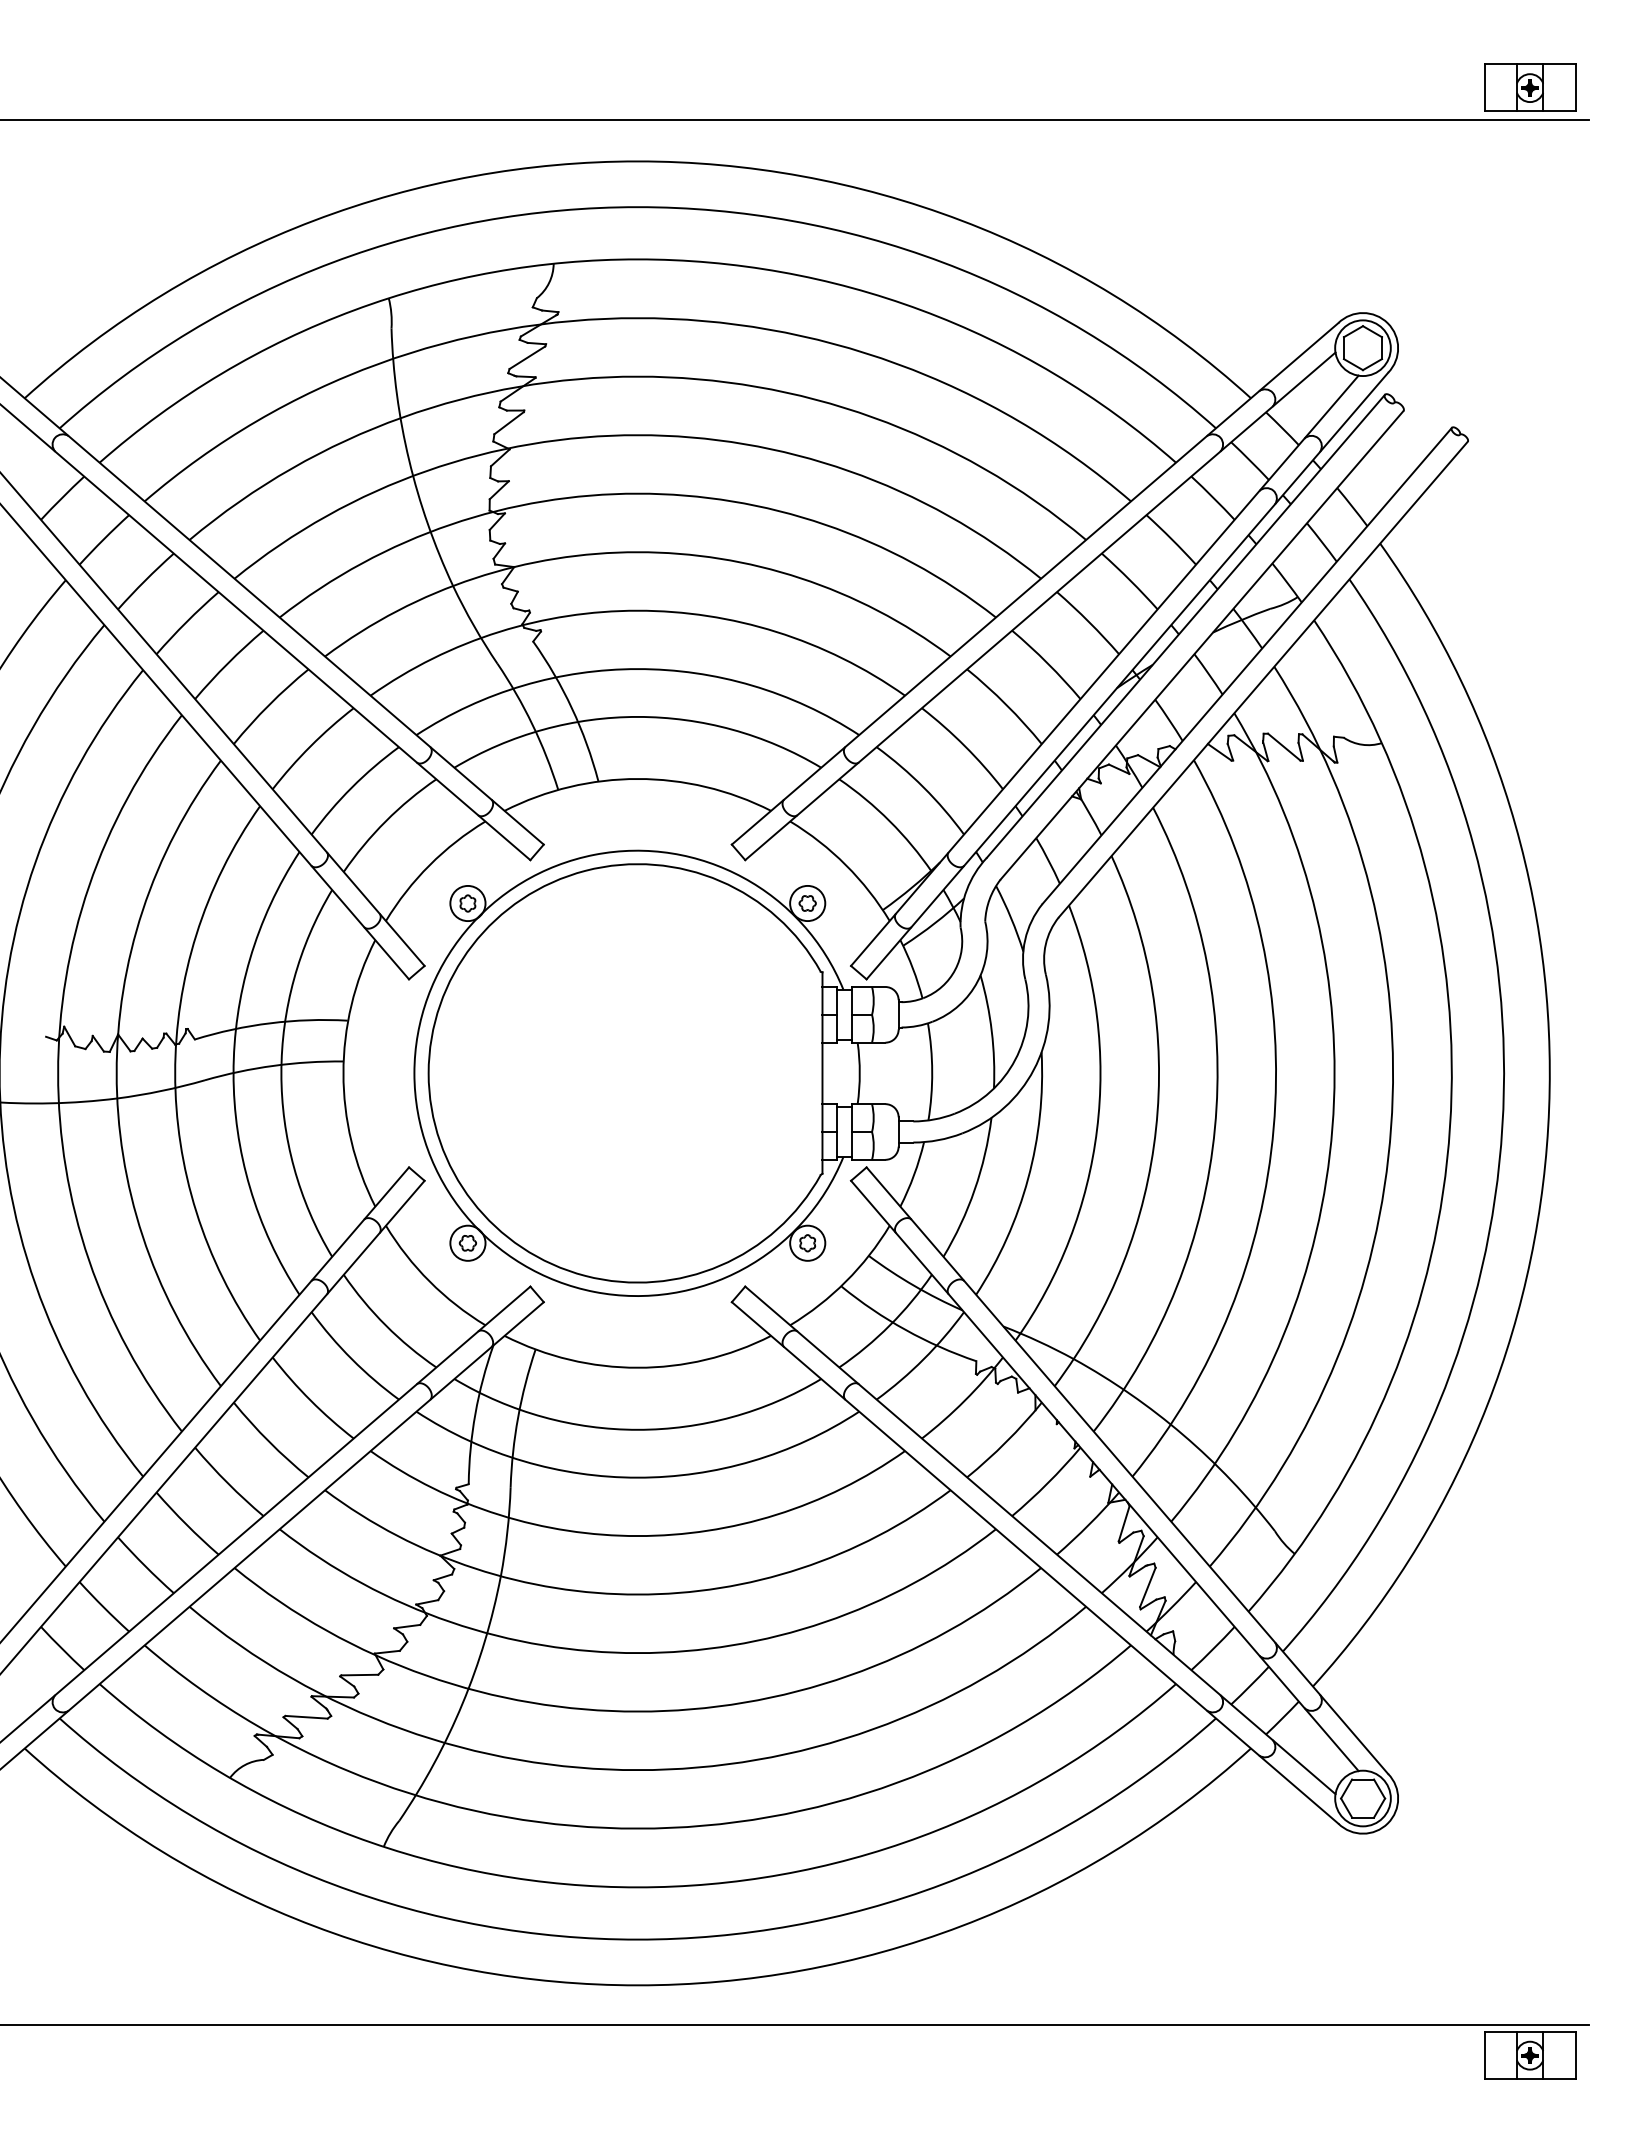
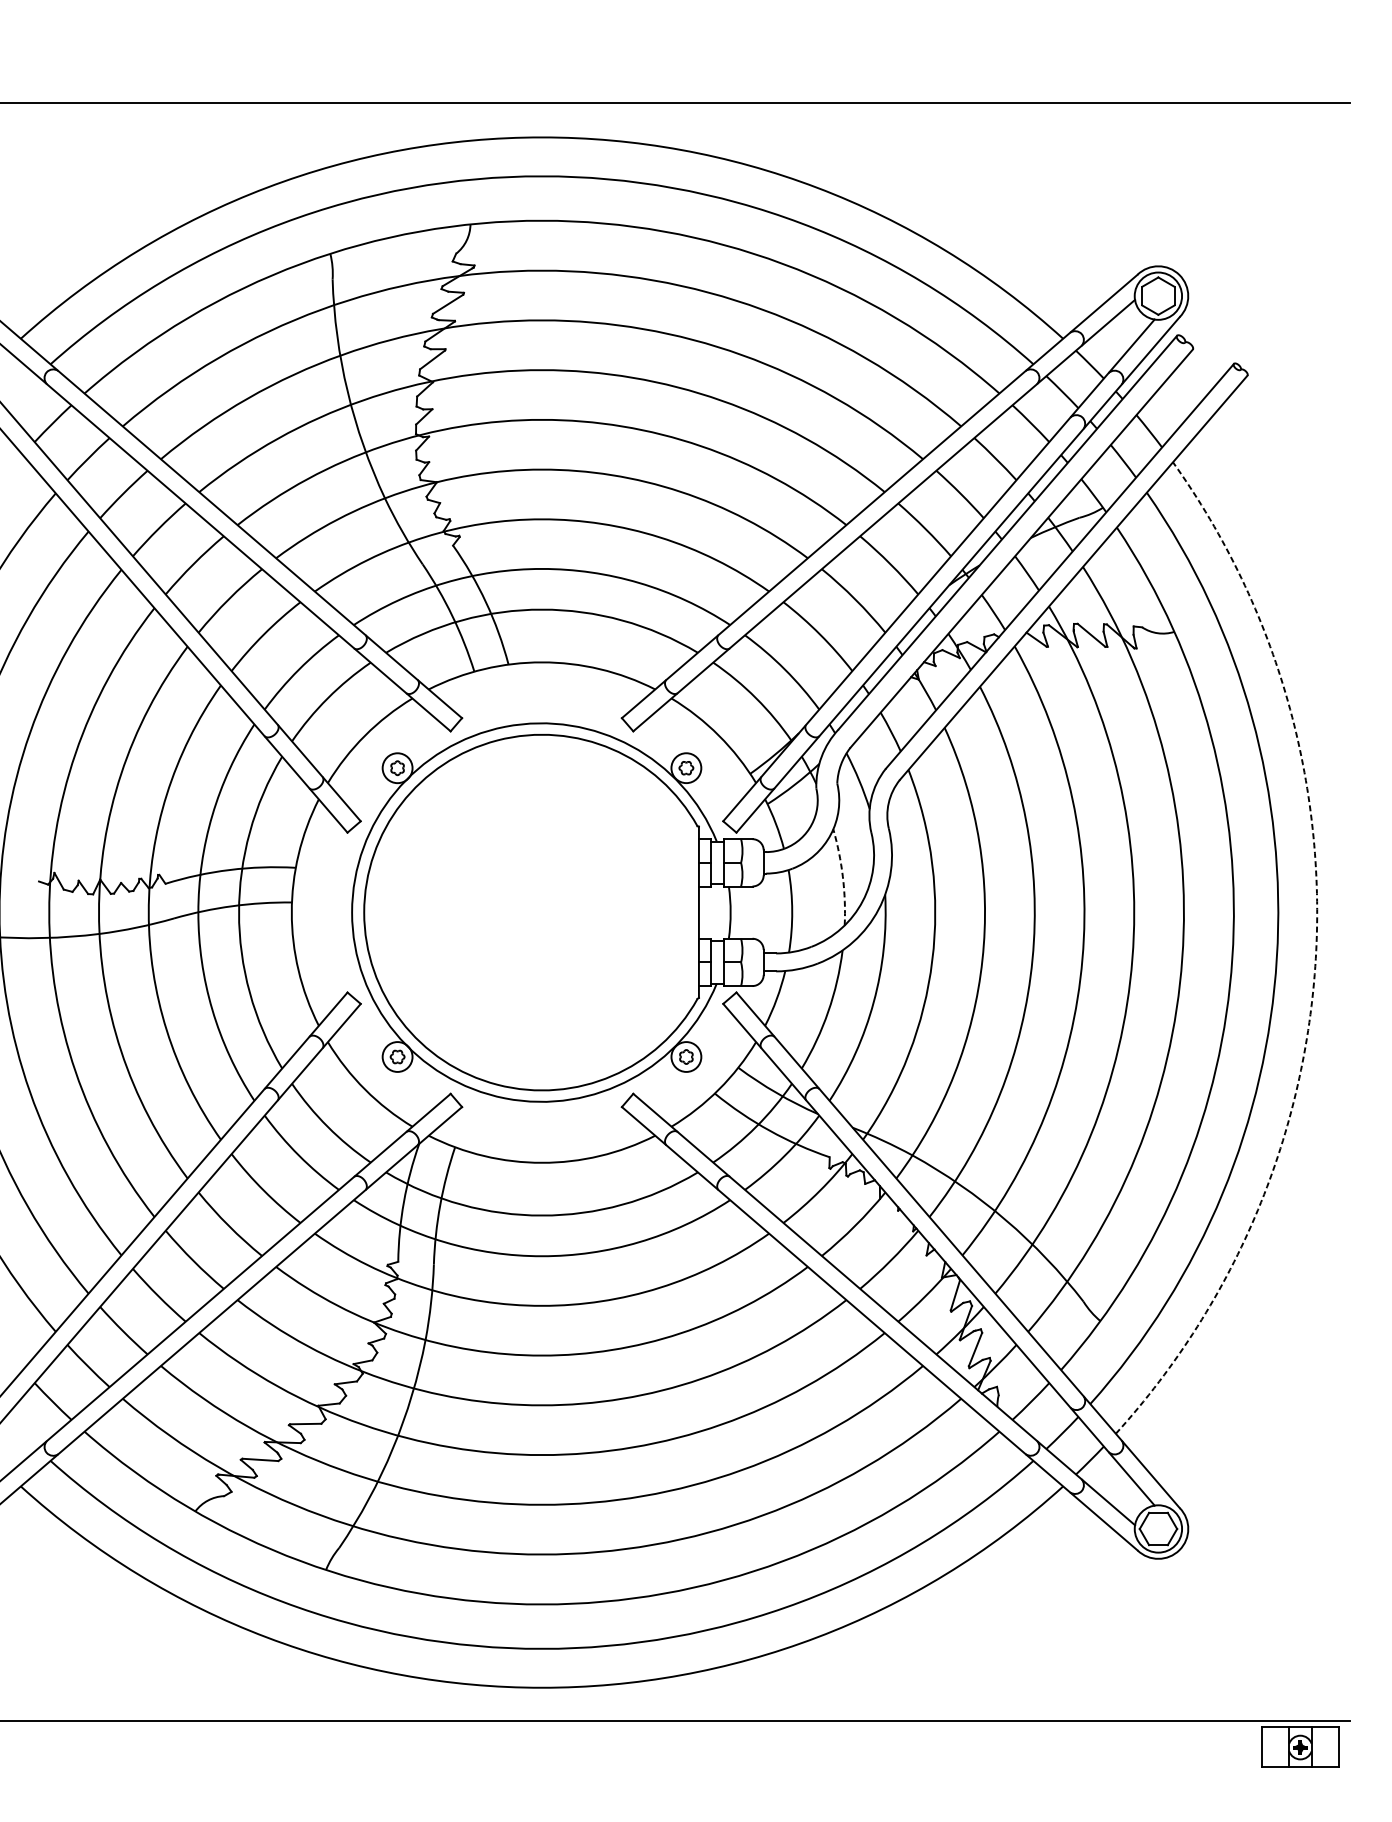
part: (1530, 87) -> (1300, 74), removed
arc: (991, 1031) -> (842, 877), solid -> dashed
arc: (1548, 1126) -> (1316, 957), solid -> dashed

